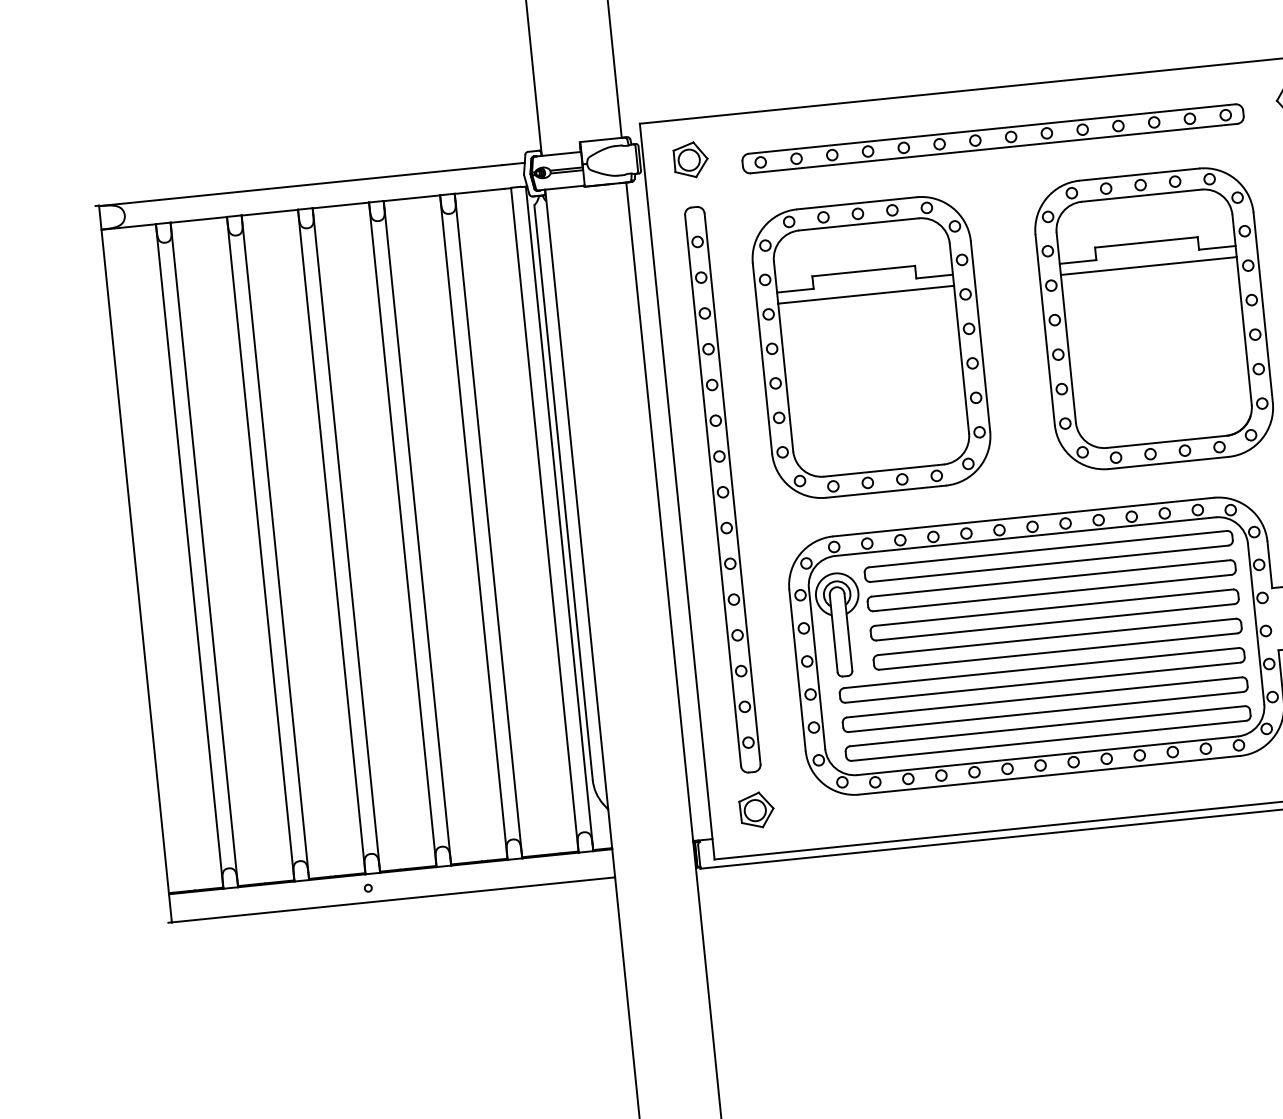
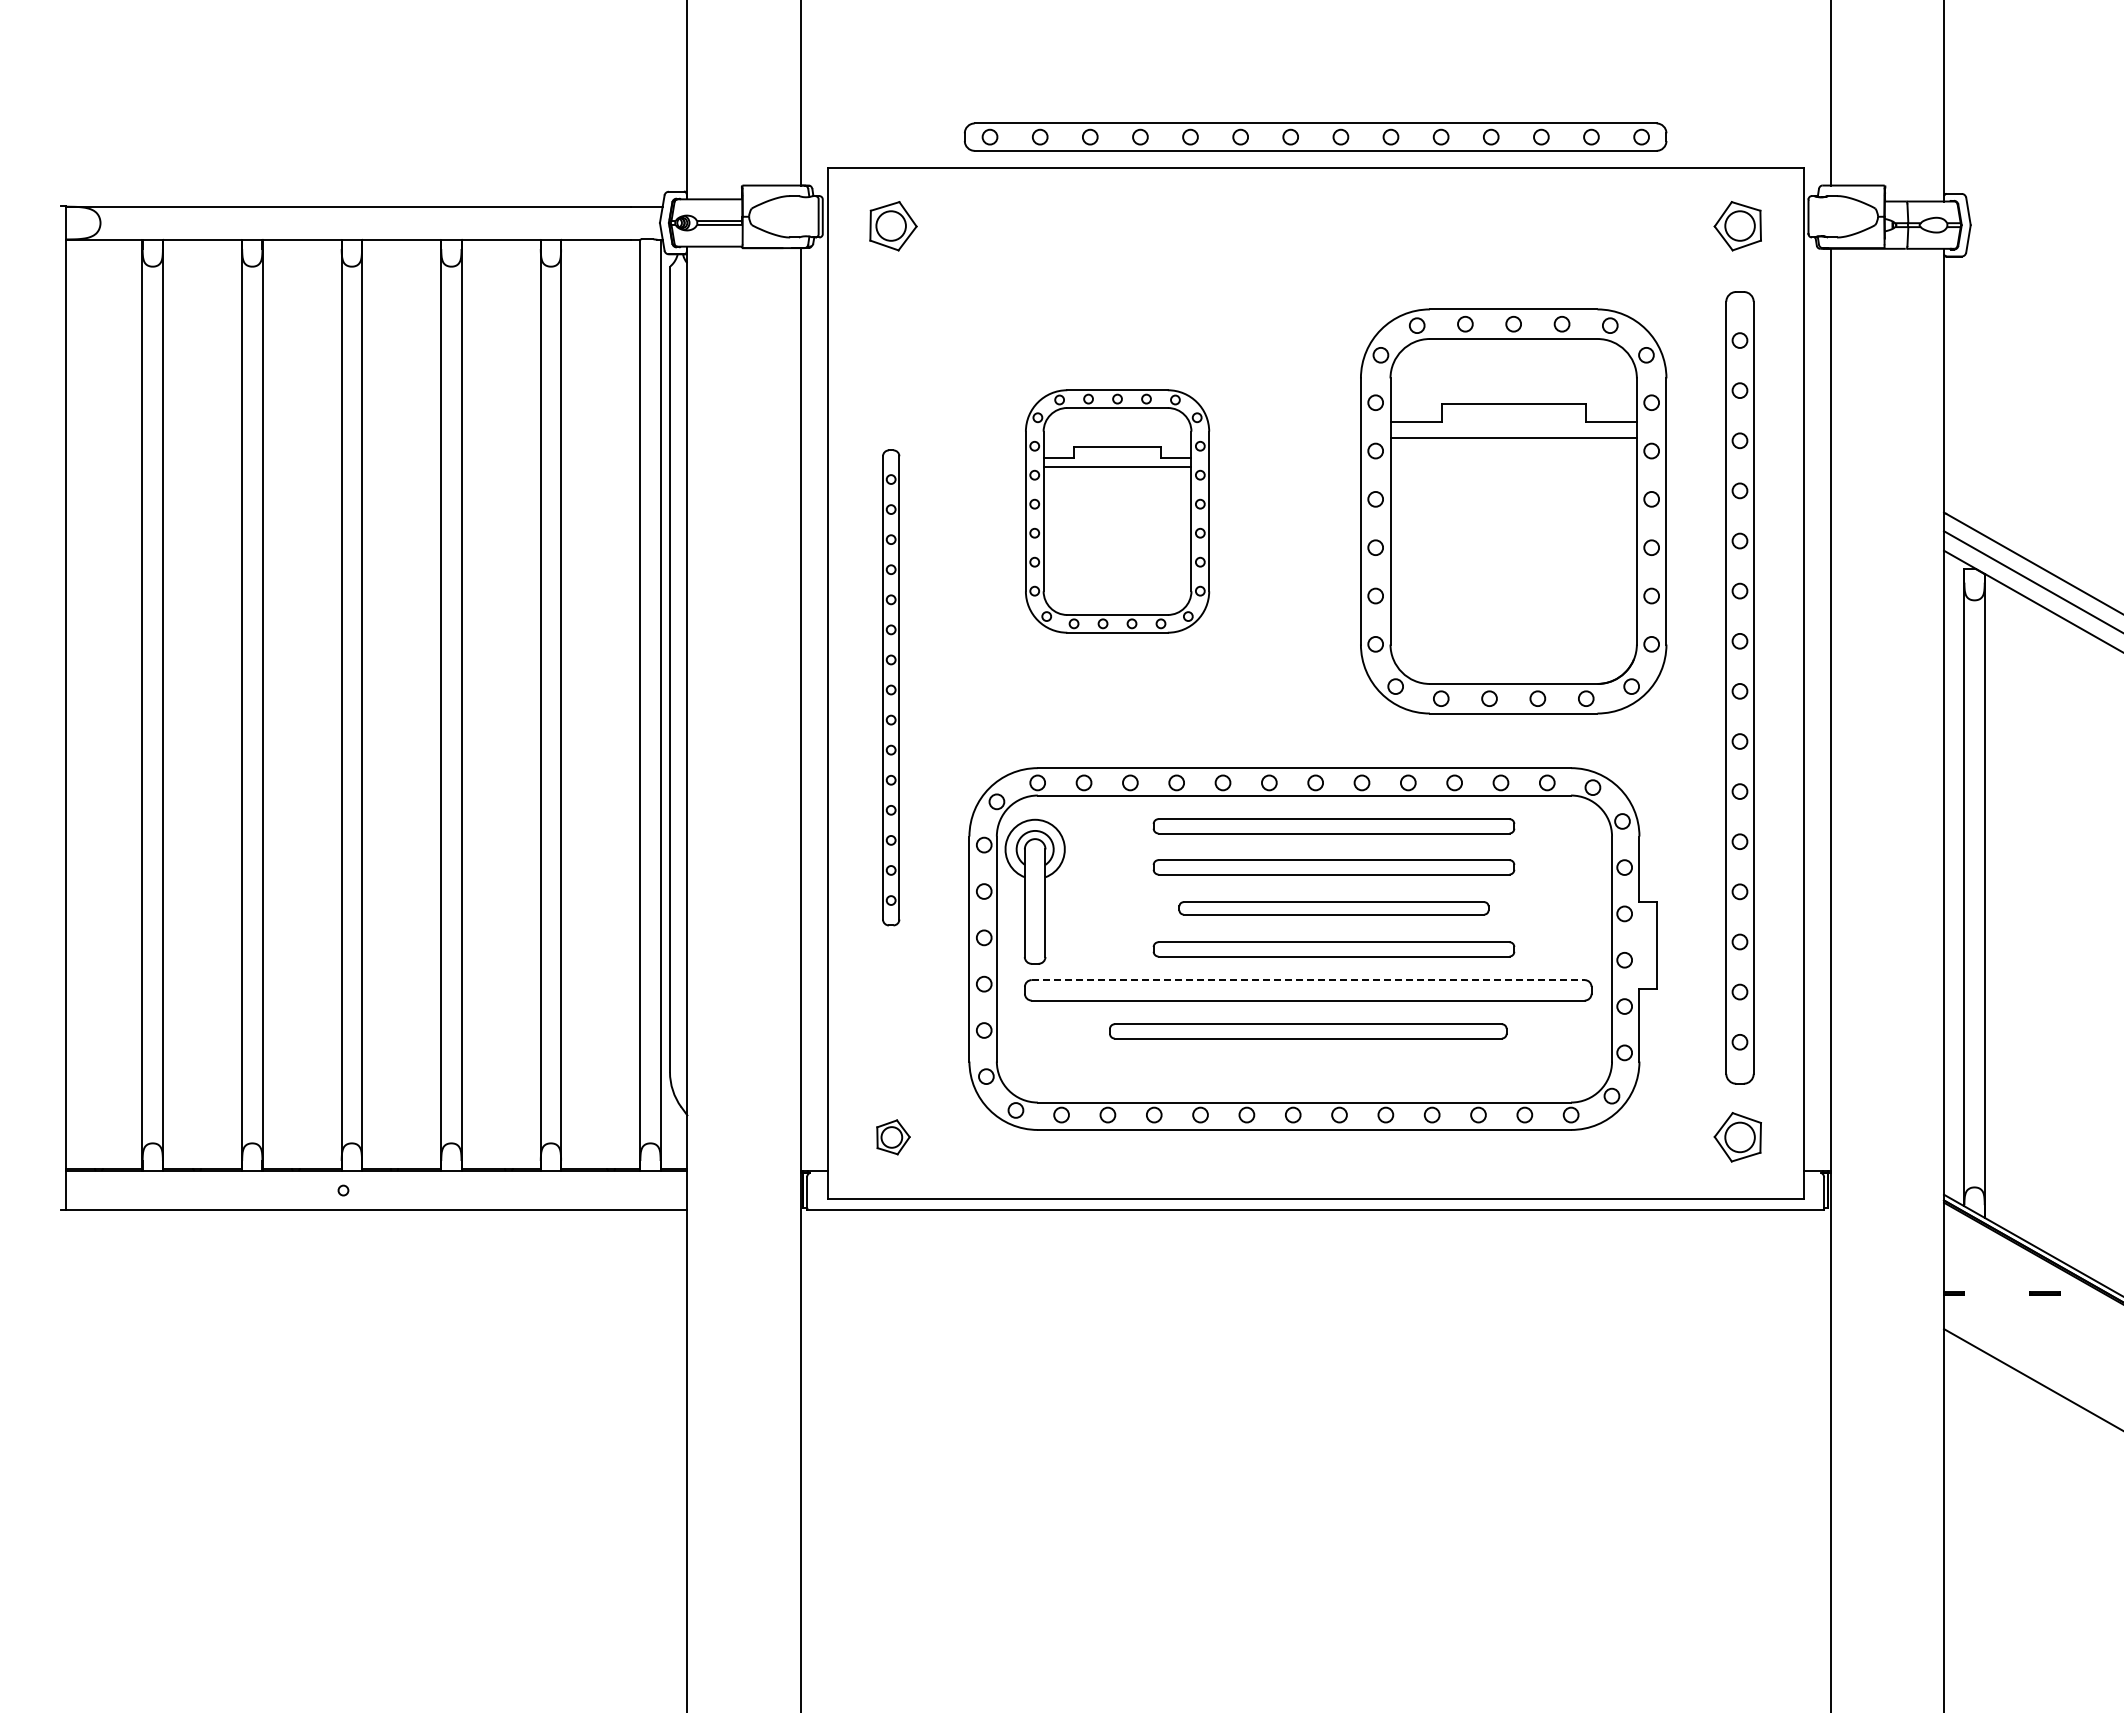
part: (992, 138) -> (1315, 136), moved
part: (871, 347) -> (1117, 511), size x0.6
part: (722, 489) -> (890, 687), size x0.6
part: (1048, 556) -> (1333, 826), size x0.7
part: (1051, 585) -> (1333, 867), size x0.7
part: (1054, 615) -> (1333, 908), size x0.6
part: (1057, 644) -> (1333, 949), size x0.7
line: (1041, 668) -> (1308, 980), solid -> dashed
part: (1045, 704) -> (1308, 1031), size x0.7
part: (1048, 733) -> (1308, 1071), removed
part: (756, 810) -> (893, 1137), size x0.7

